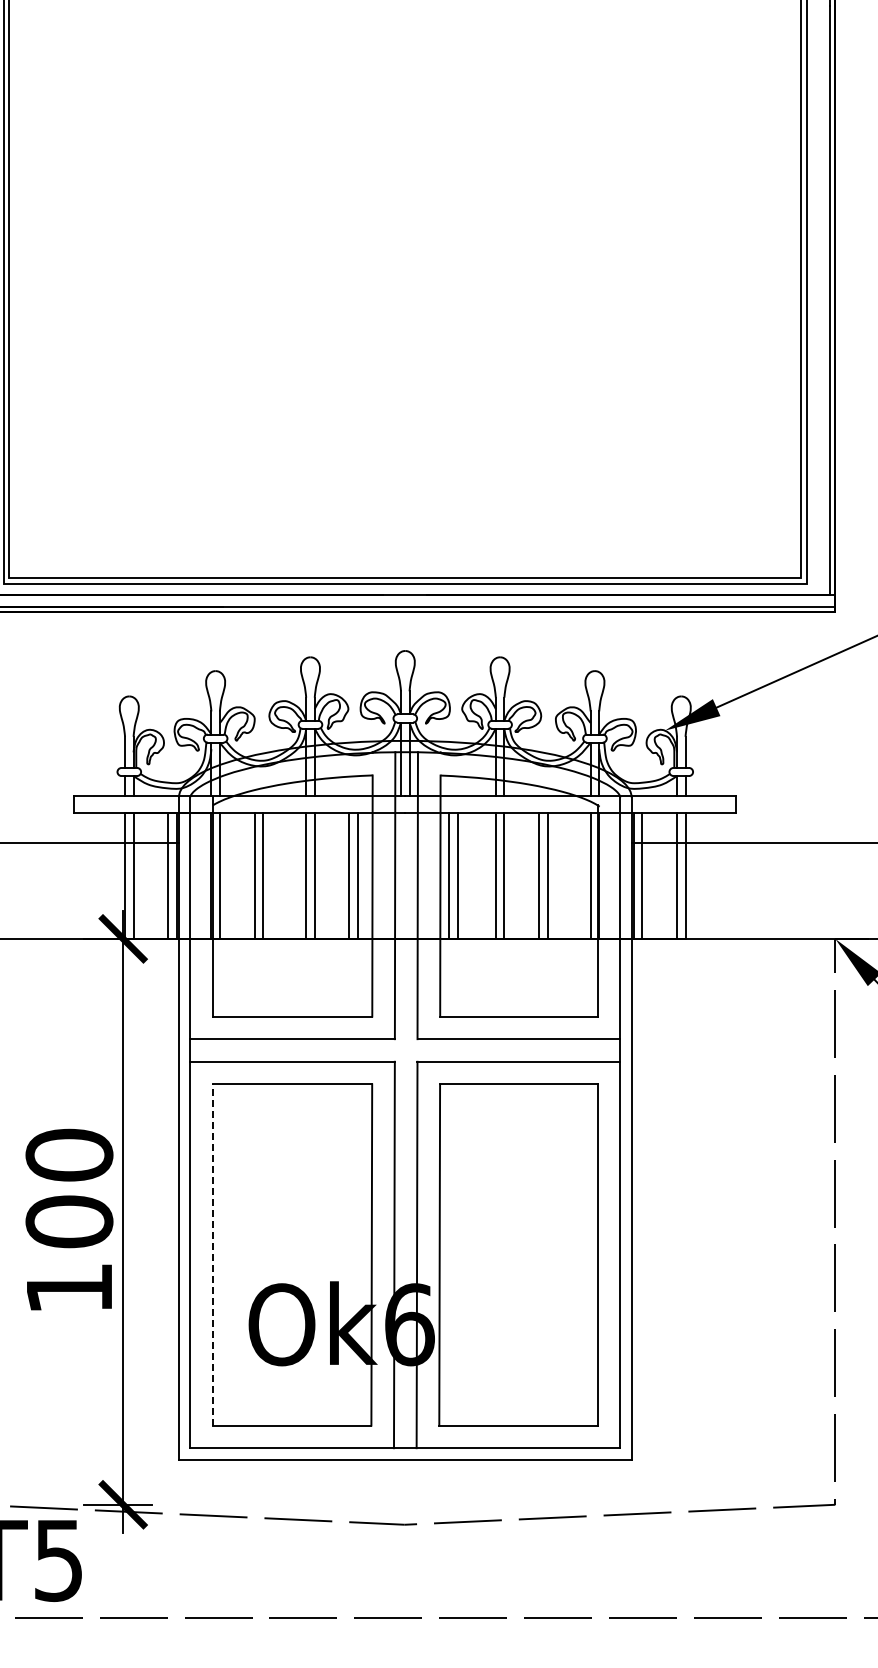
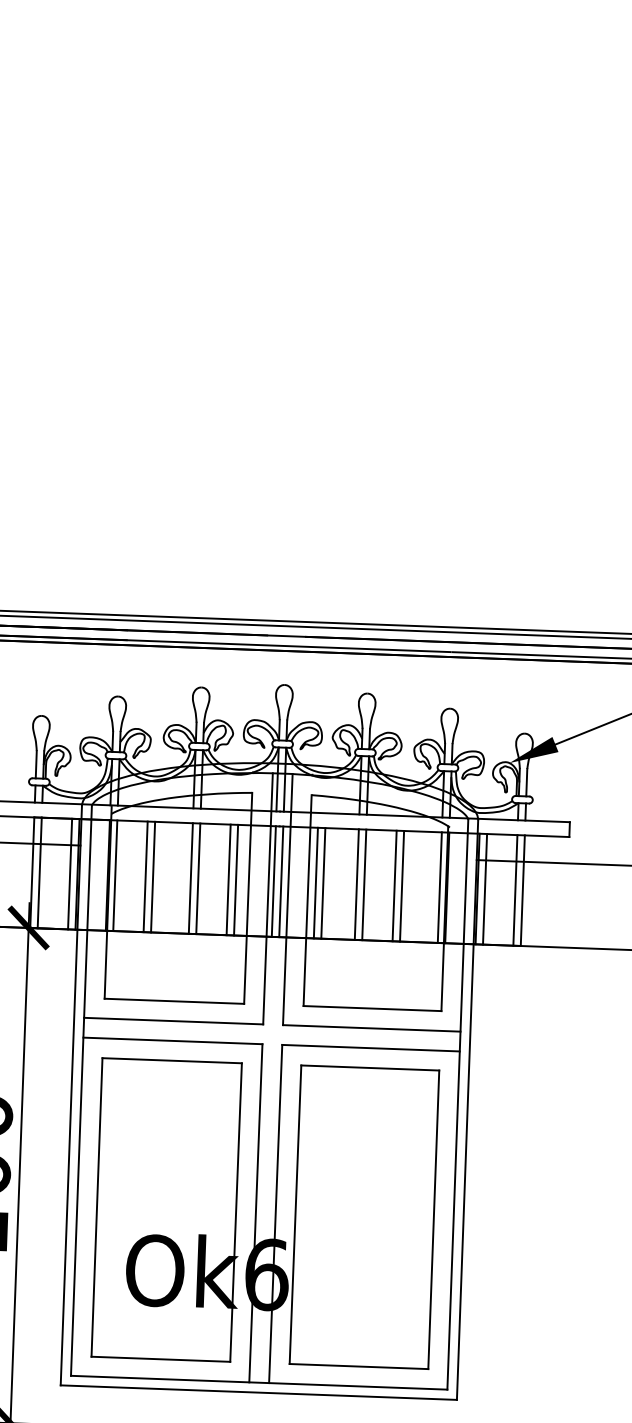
line: (401, 875) -> (274, 881), added
line: (409, 875) -> (281, 881), added
line: (212, 1255) -> (96, 1207), dashed -> solid

